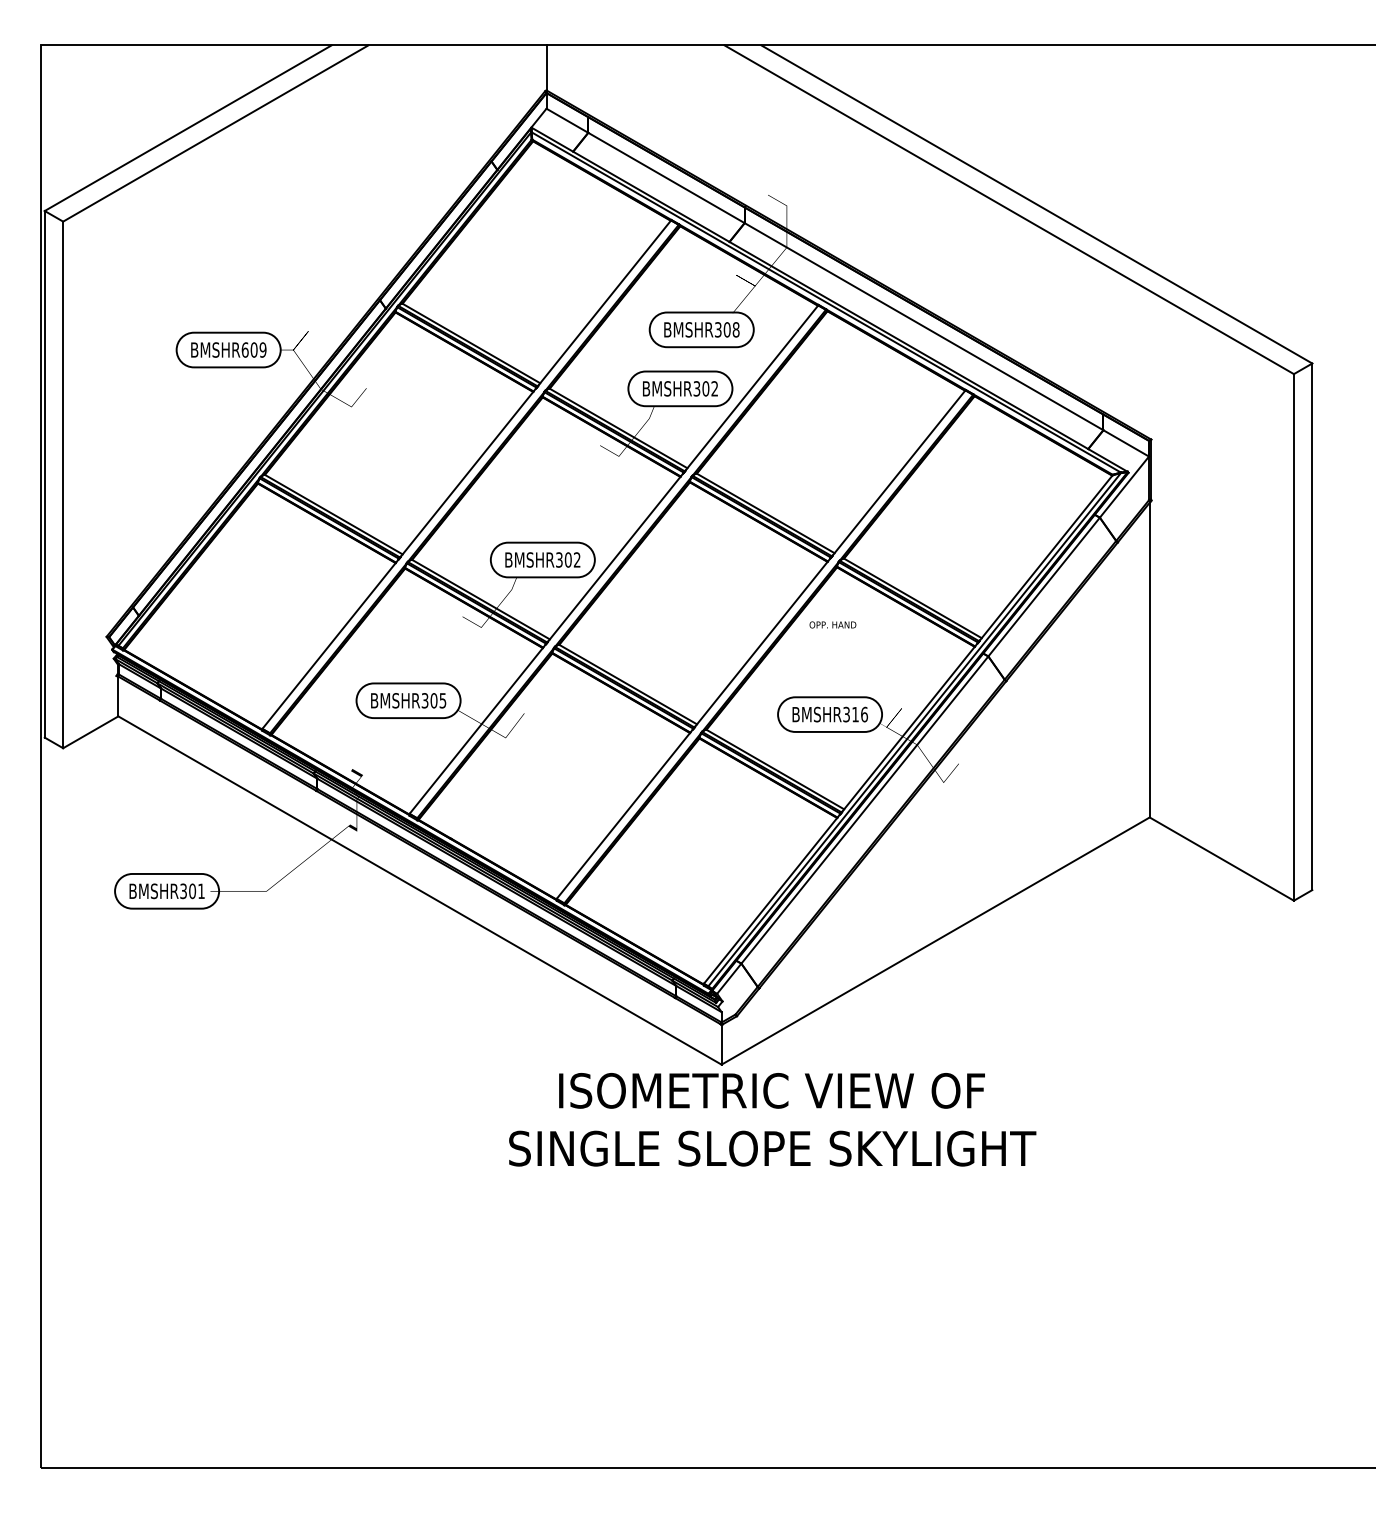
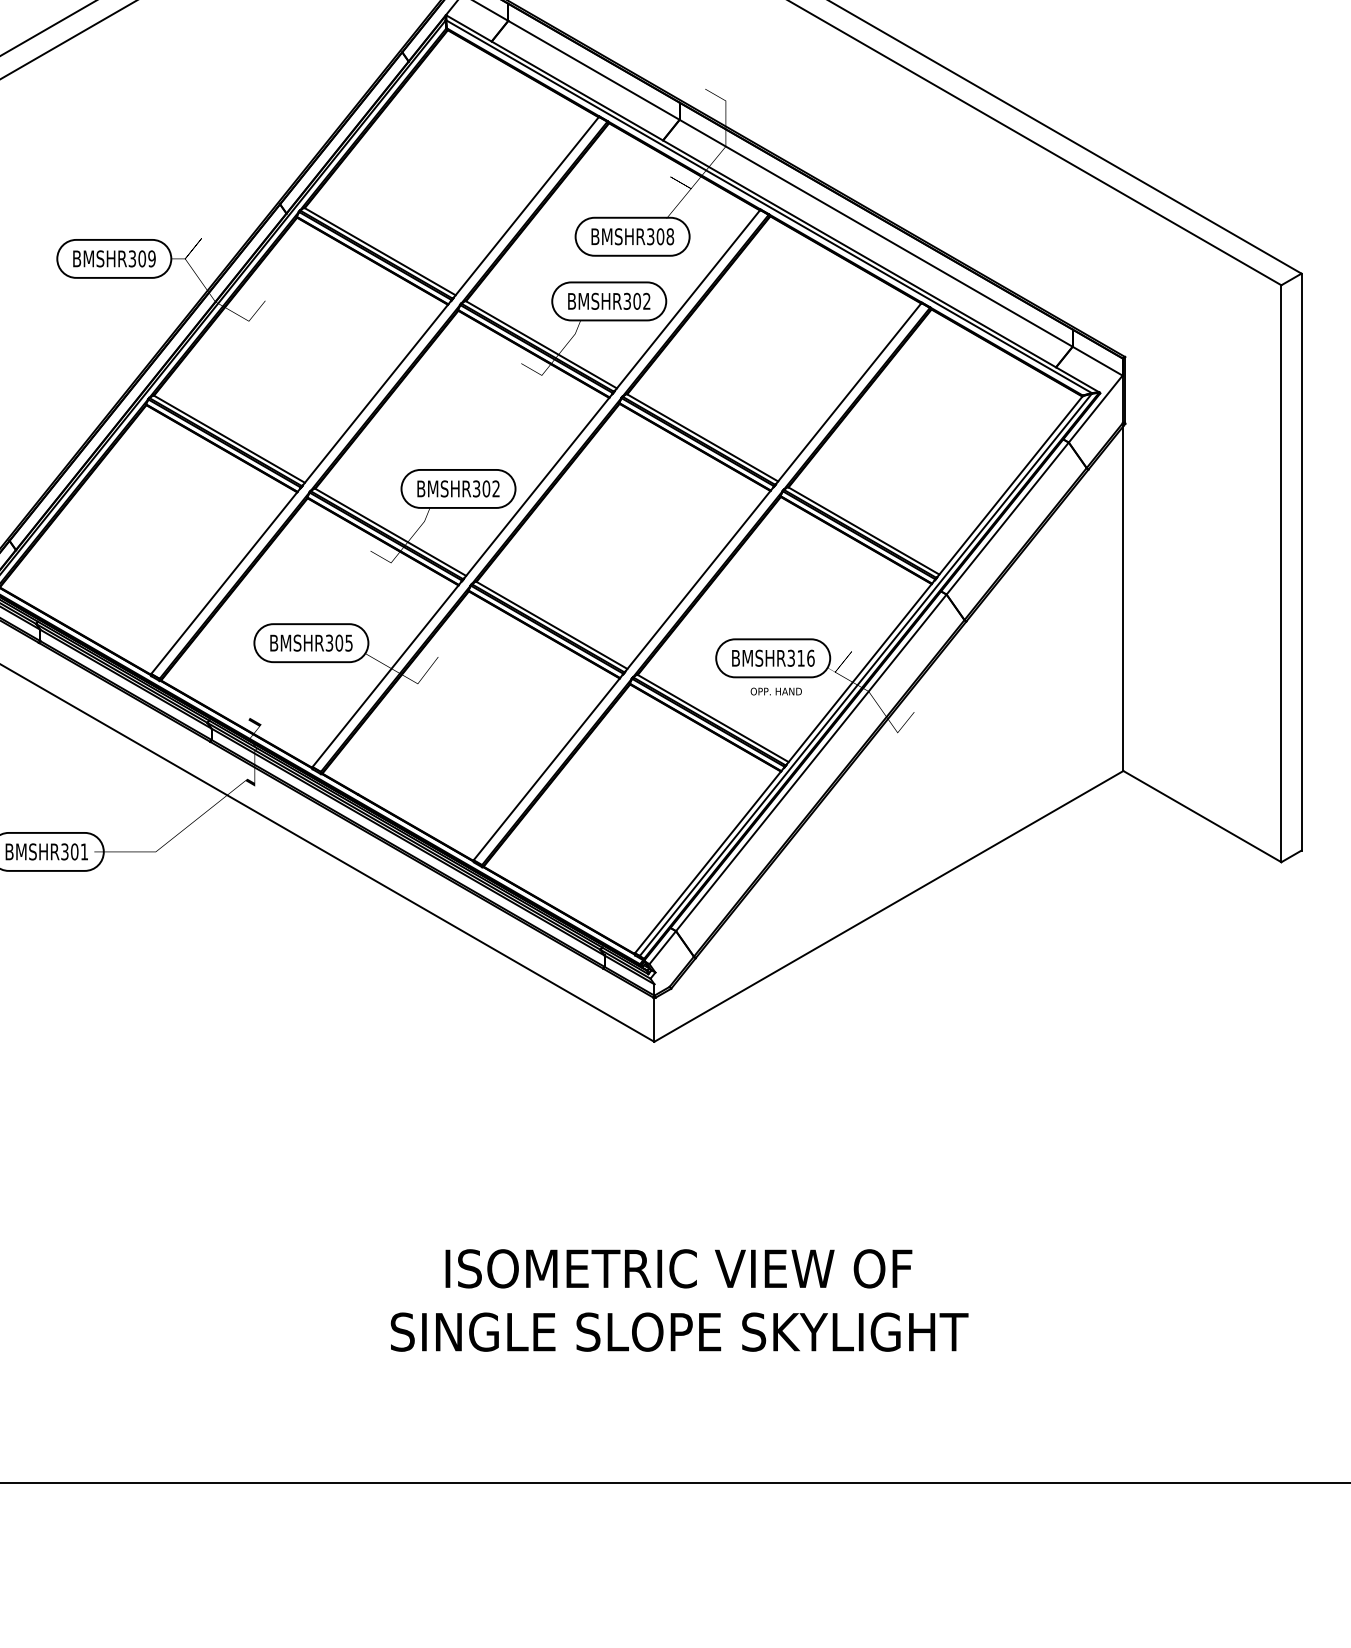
text: (244, 349) -> (131, 258), BMSHR609 -> BMSHR309
text: (832, 624) -> (775, 691), moved
text: (772, 1119) -> (679, 1300), moved

